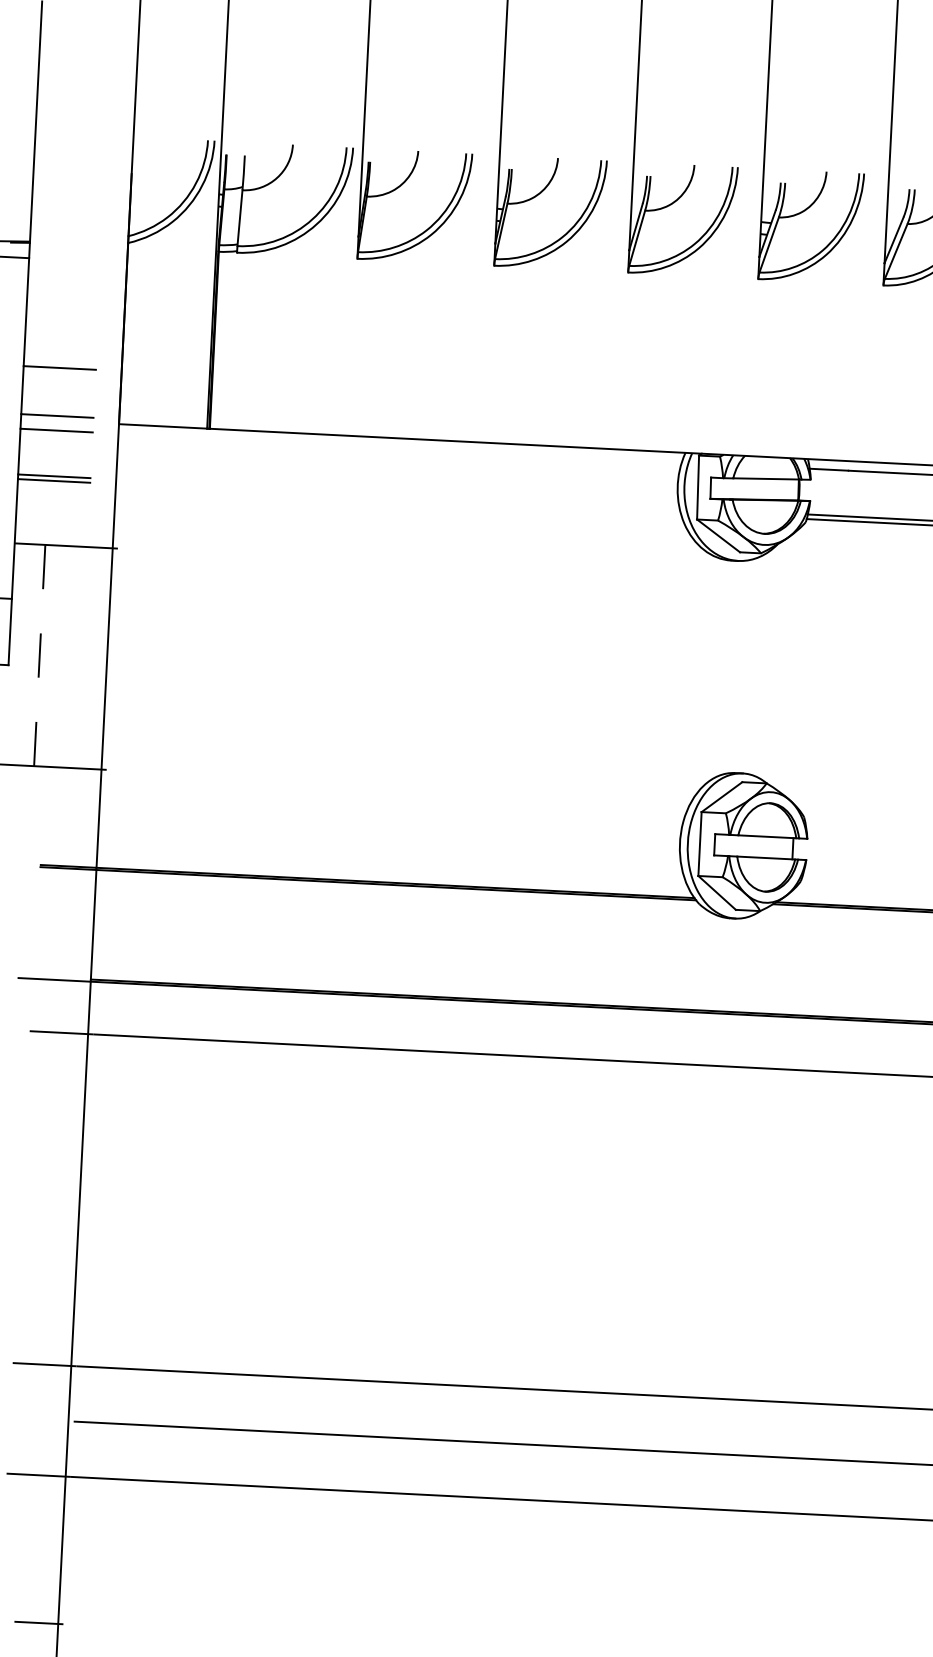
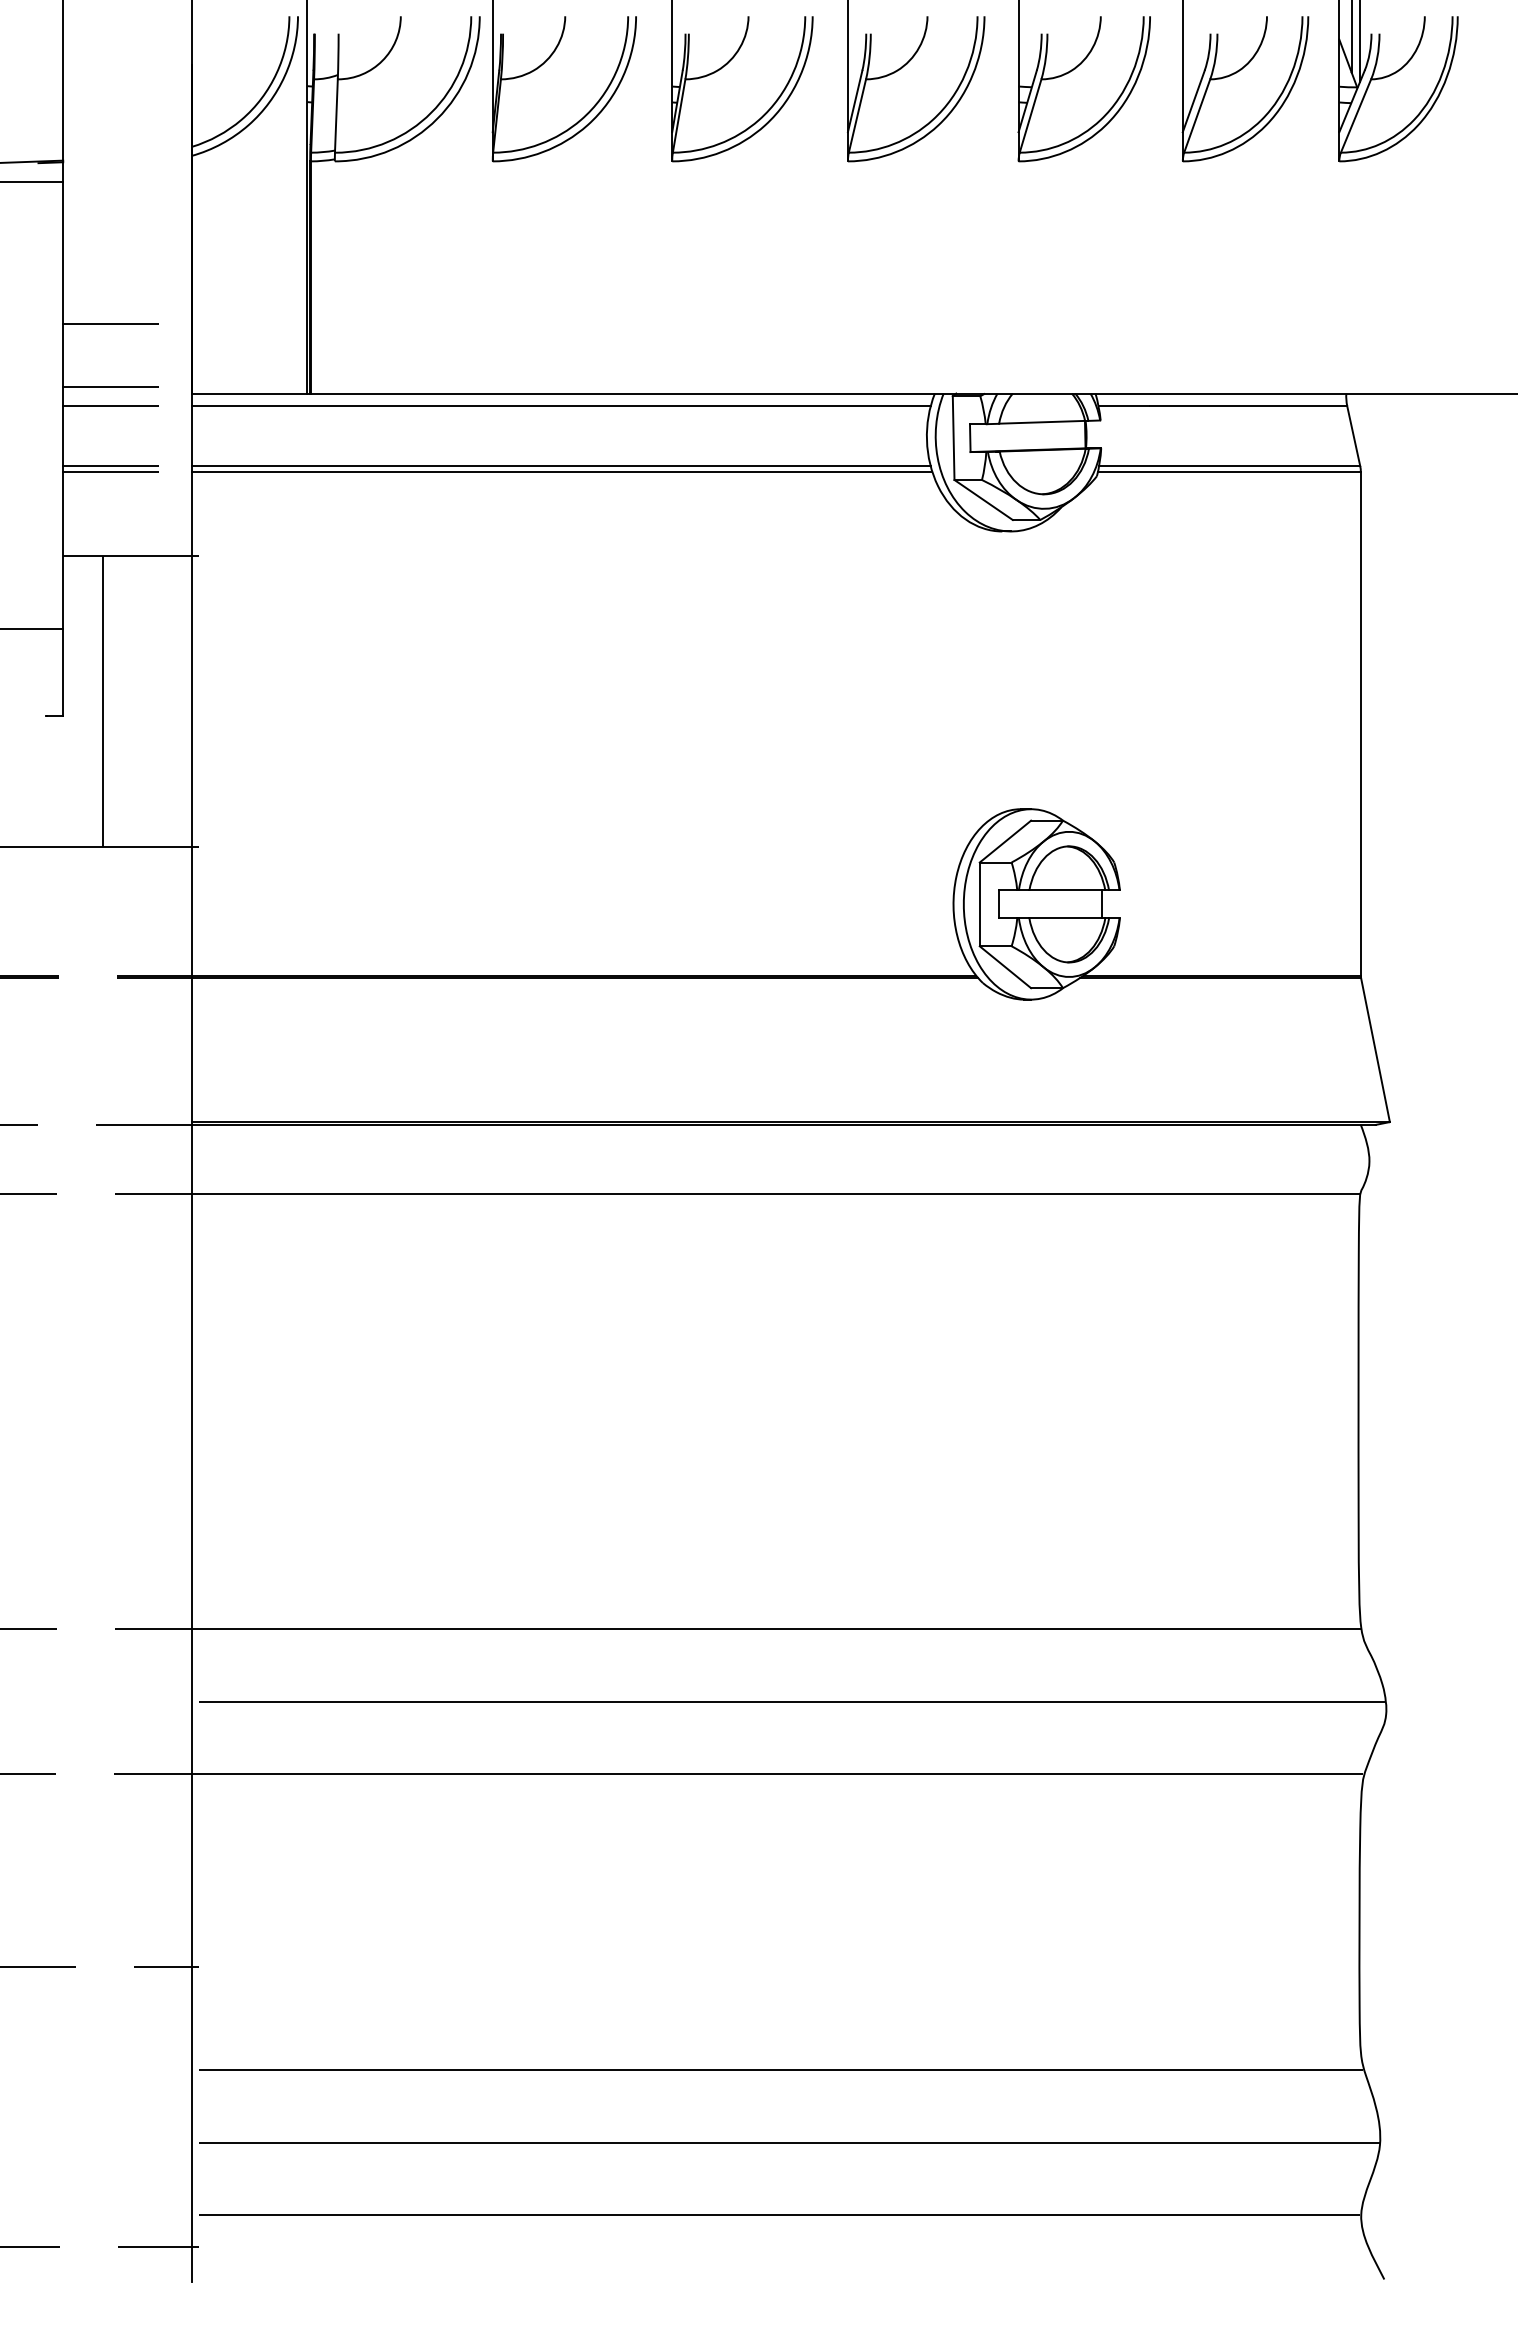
line: (399, 448) -> (560, 406), added
line: (397, 494) -> (560, 466), added
line: (397, 498) -> (561, 472), added
line: (39, 655) -> (103, 701), dashed -> solid

